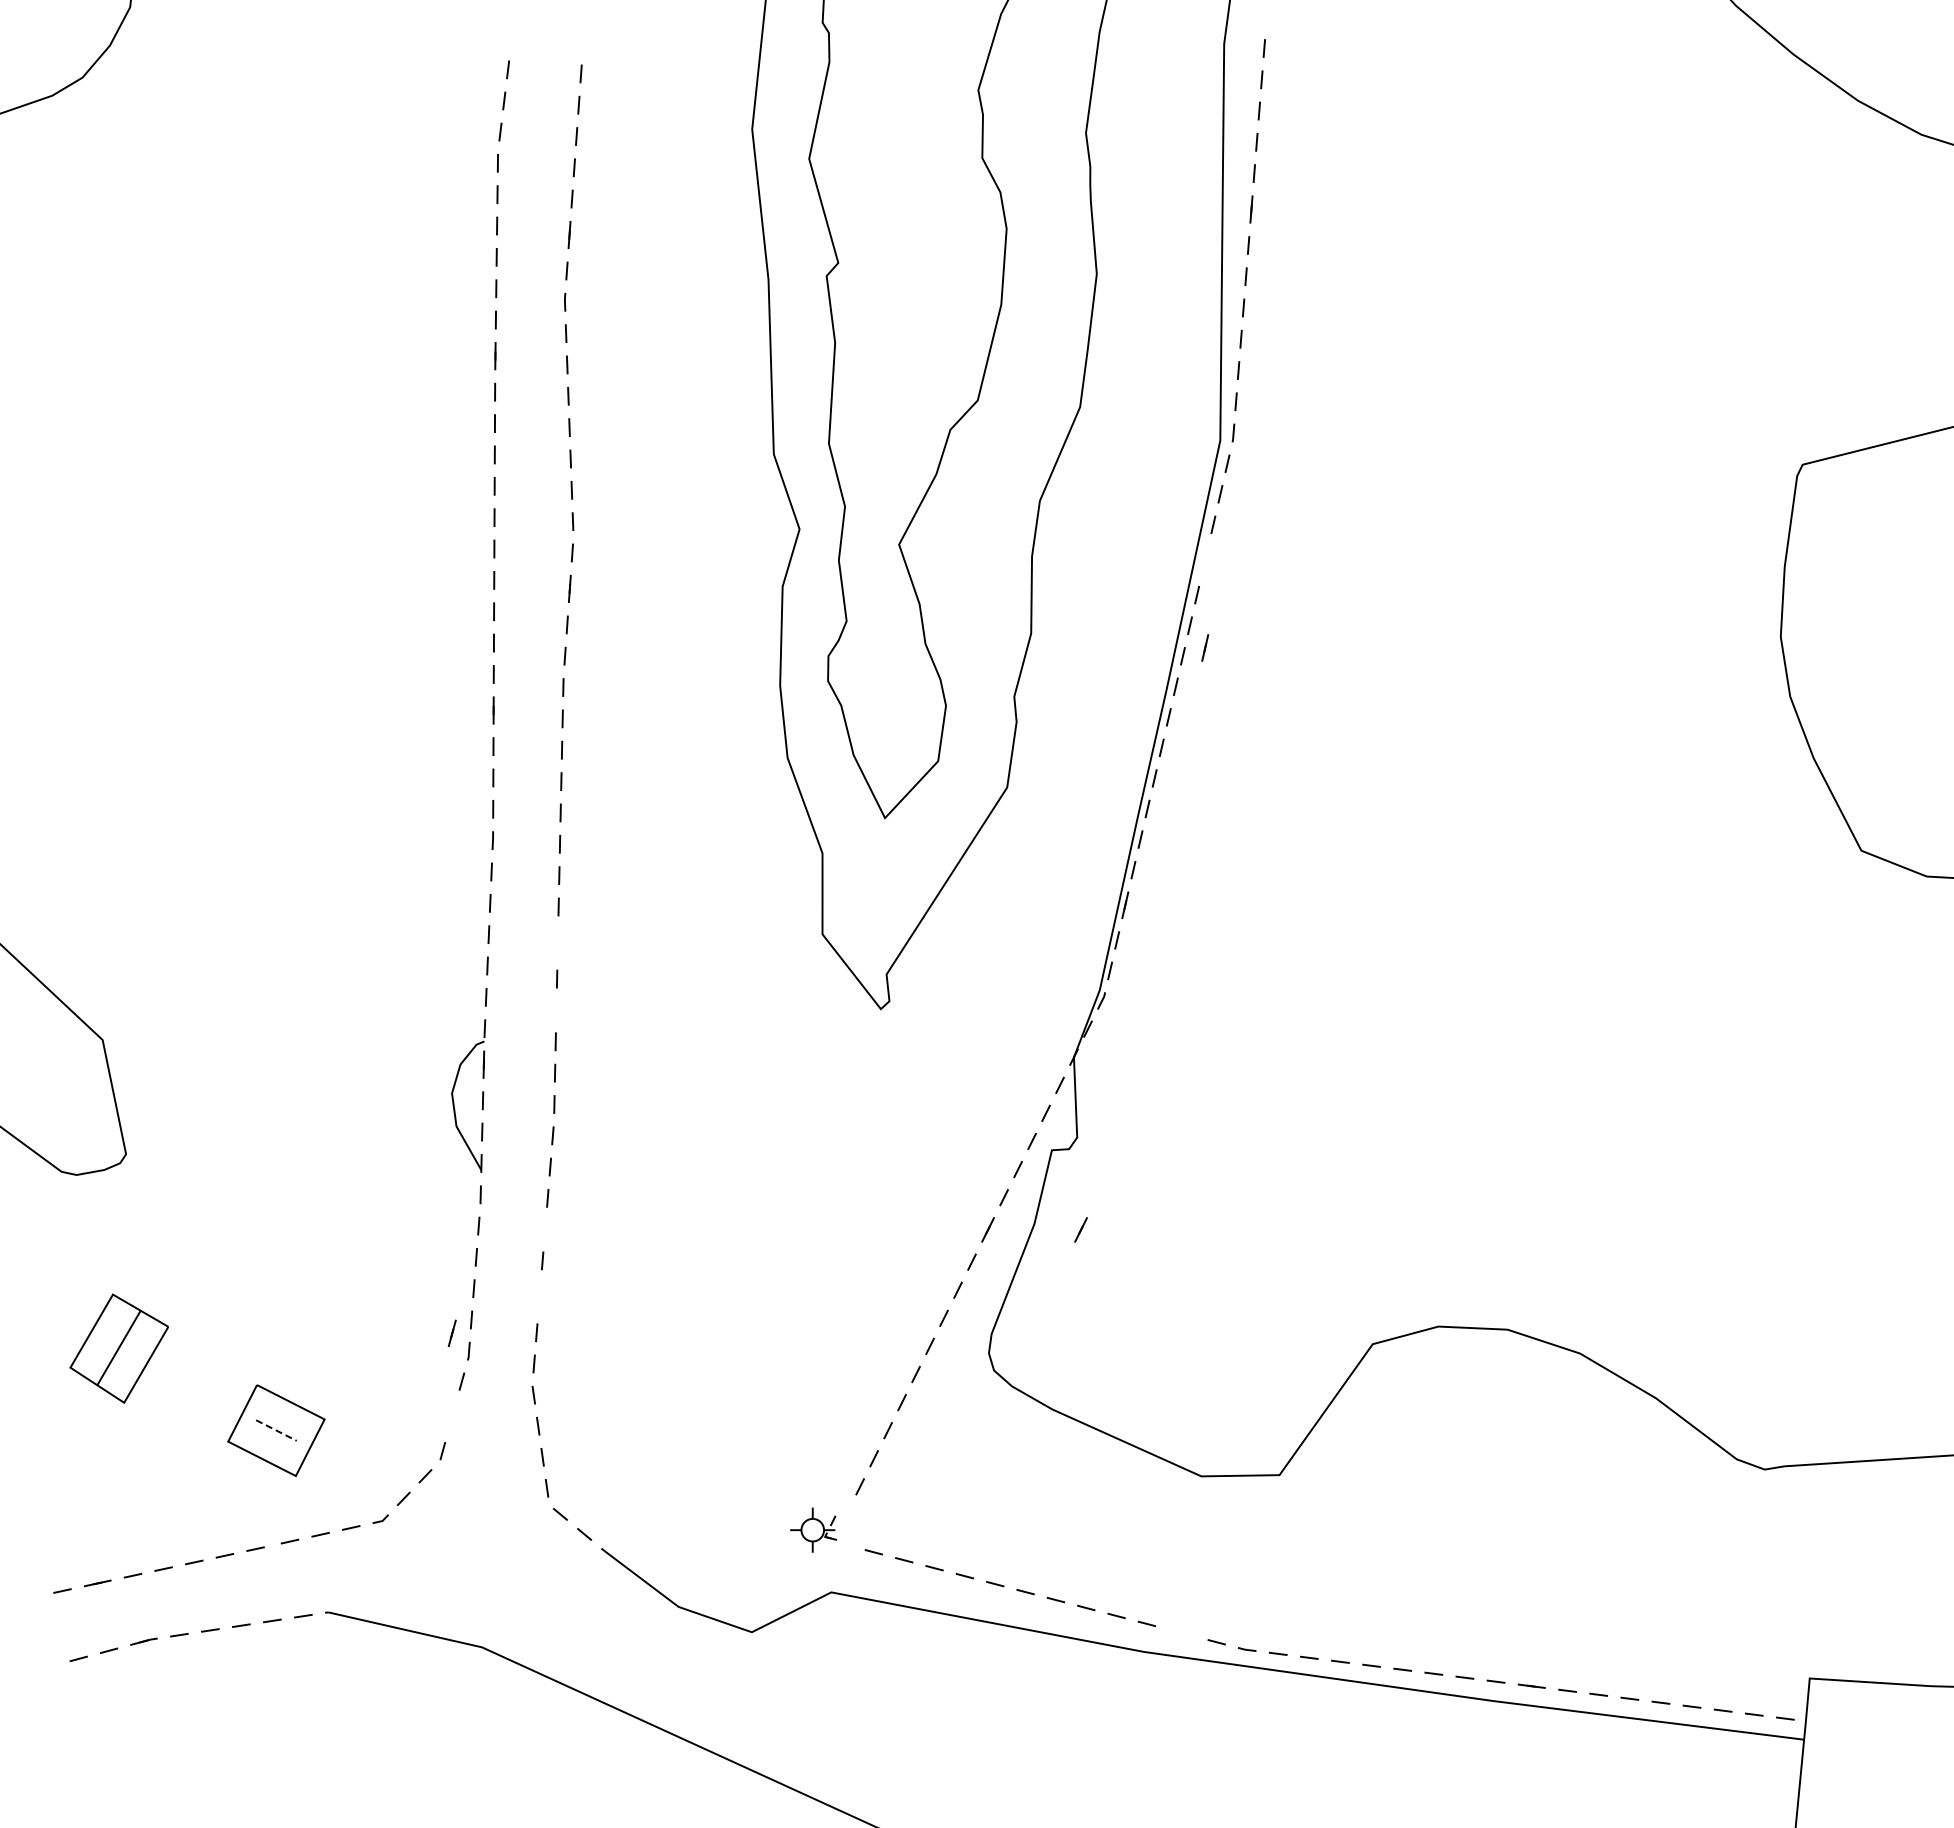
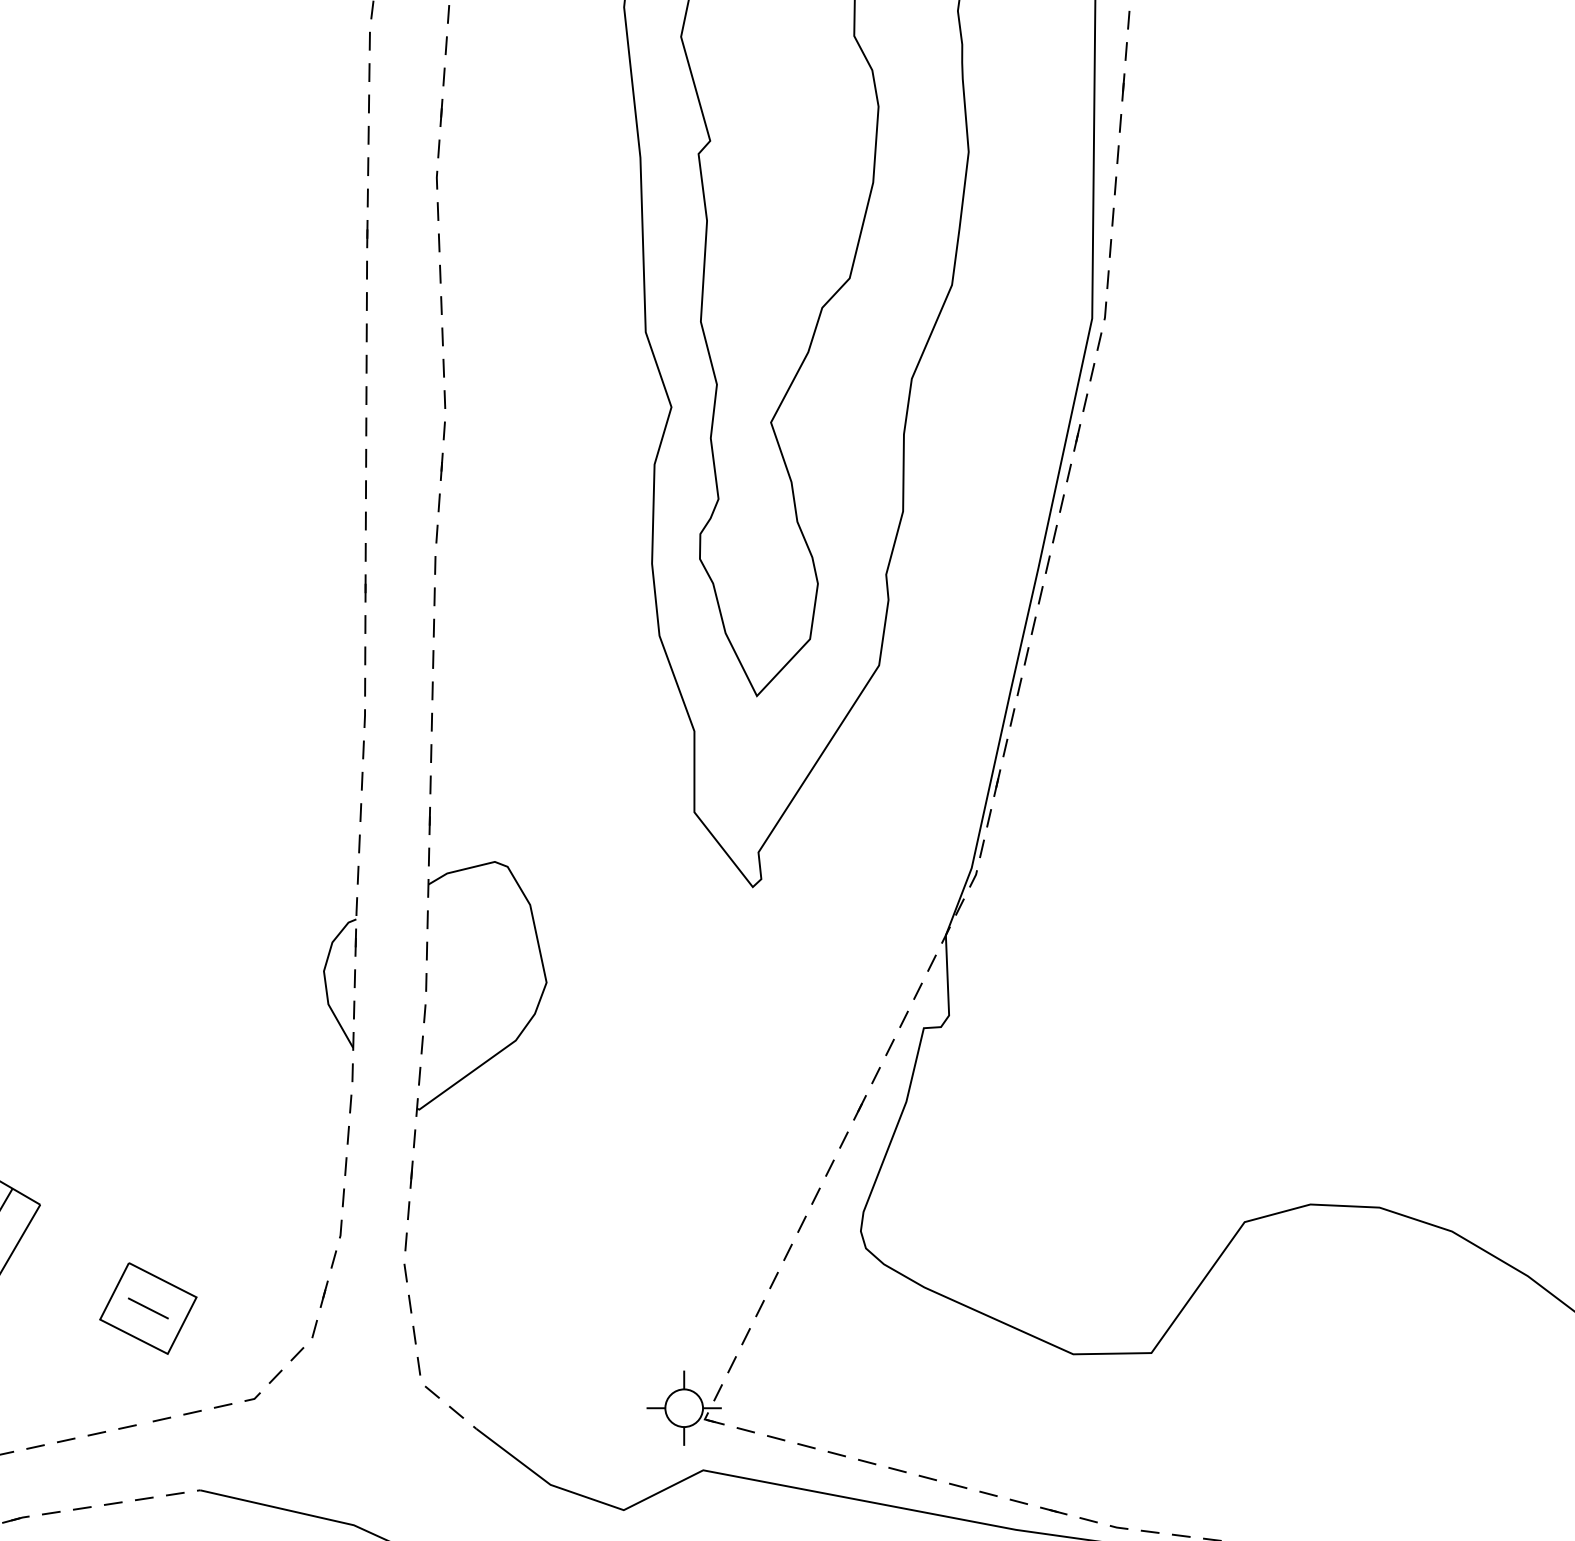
line: (1205, 647) -> (1077, 437), moved
line: (557, 943) -> (429, 821), added
part: (657, 1141) -> (529, 1019), added
line: (1080, 1229) -> (952, 1107), removed
line: (539, 1296) -> (411, 1174), added
line: (451, 1332) -> (323, 1293), moved
line: (276, 1430) -> (148, 1308), dashed -> solid
part: (813, 1529) -> (685, 1407), size x1.67
line: (1181, 1632) -> (1053, 1510), added

